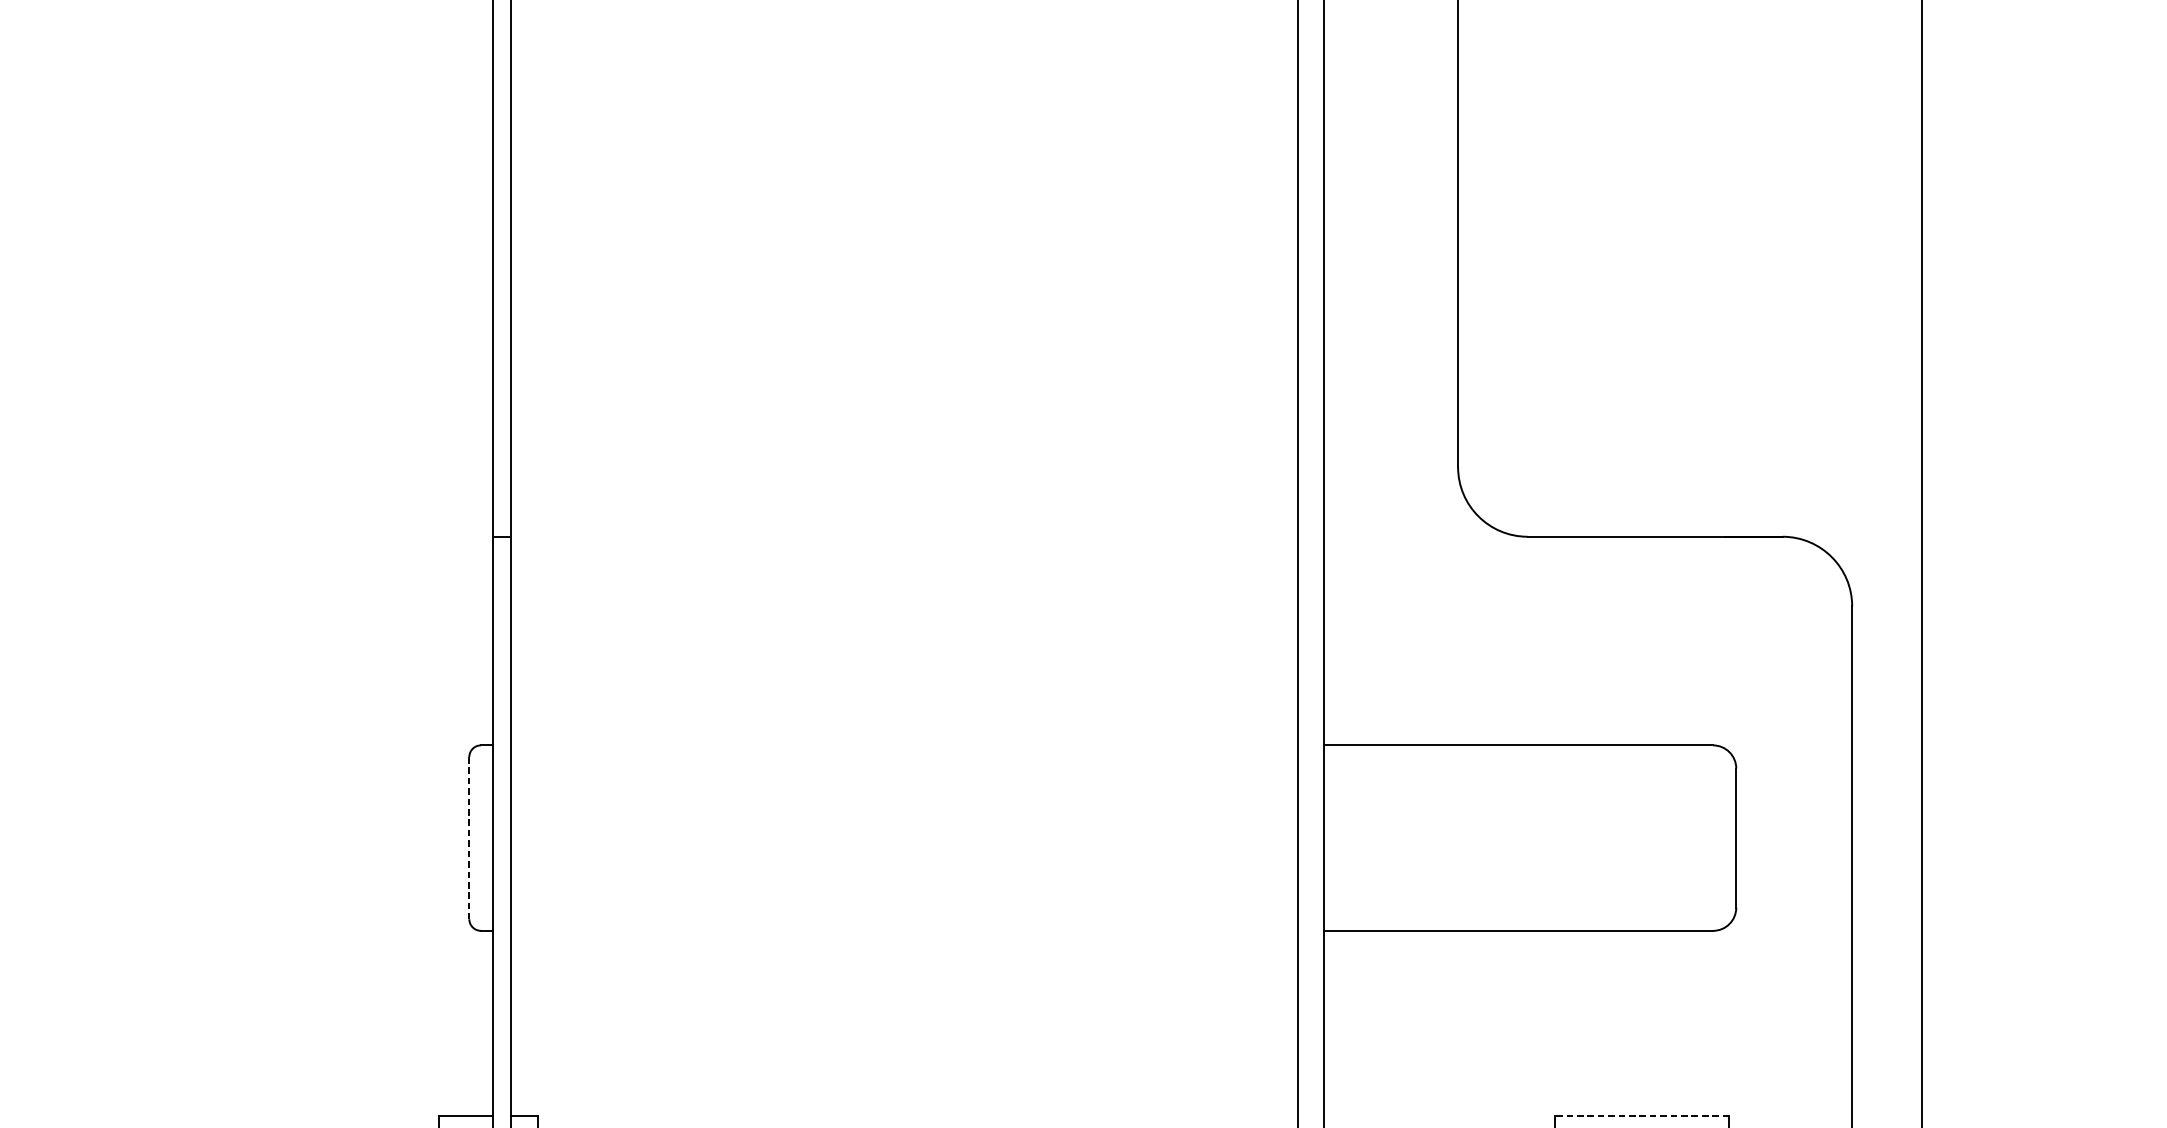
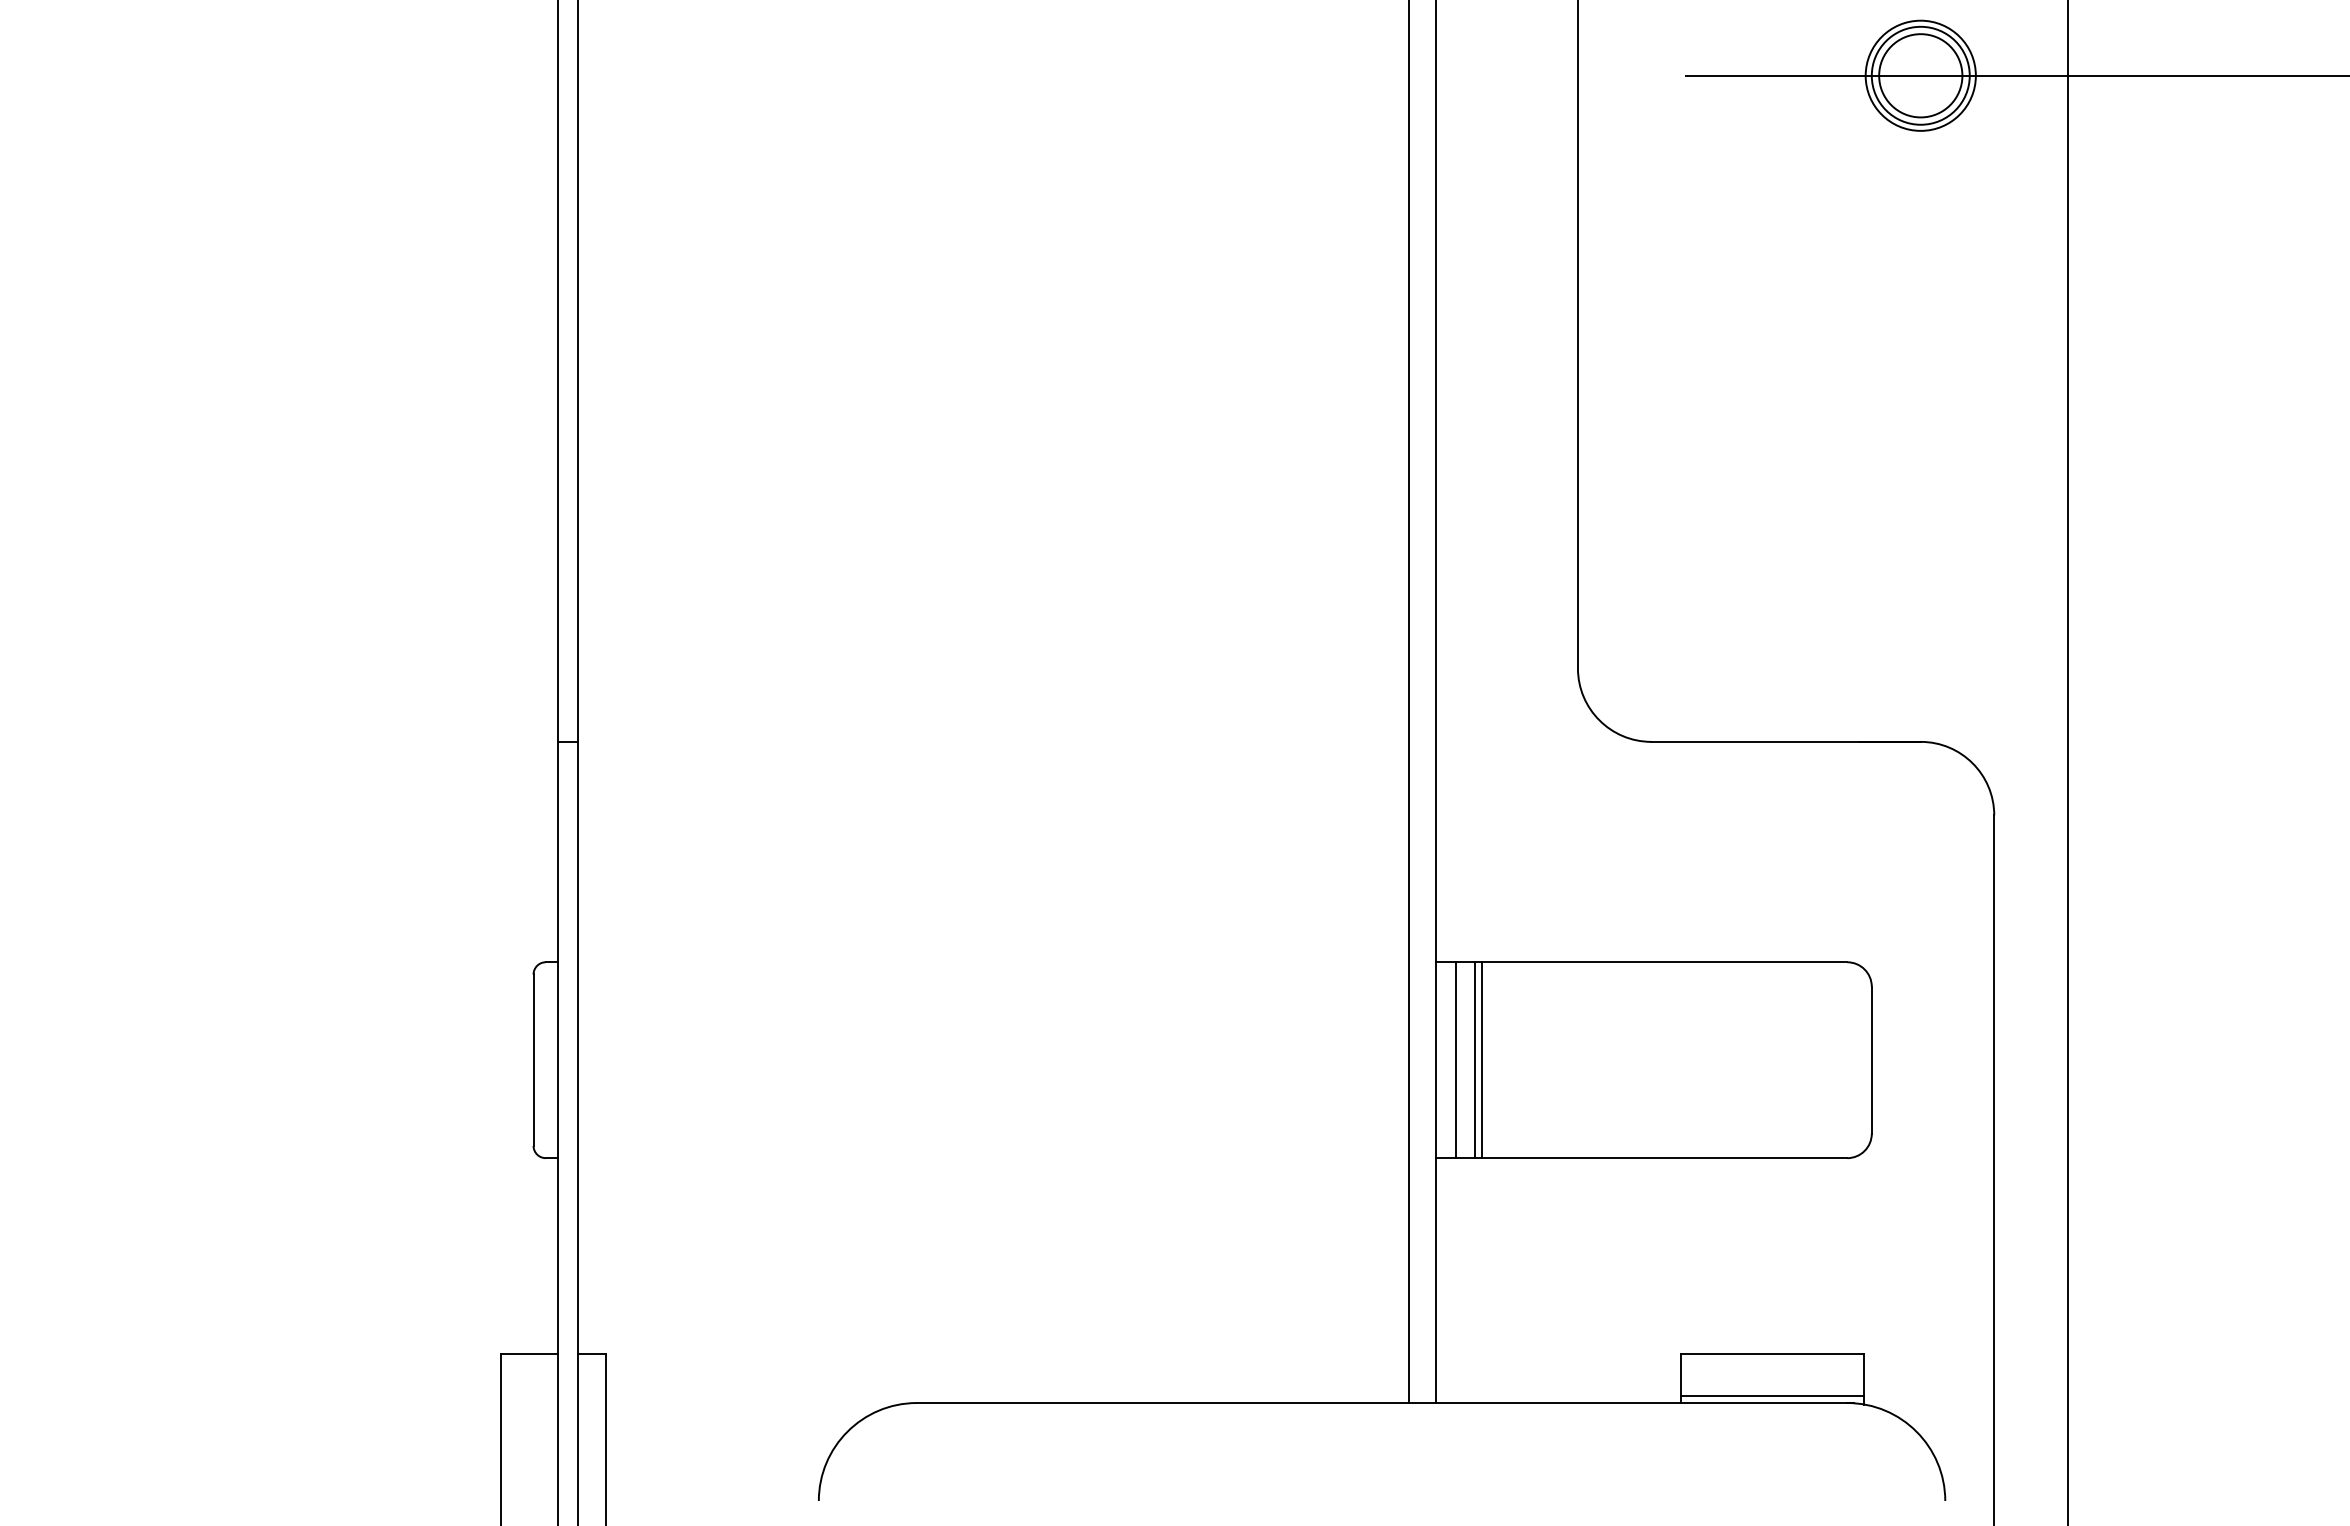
line: (469, 838) -> (533, 1060), dashed -> solid
line: (1342, 838) -> (1455, 1060), added
line: (1361, 838) -> (1475, 1060), added
line: (1367, 838) -> (1482, 1060), added
line: (1642, 1116) -> (1772, 1354), dashed -> solid

